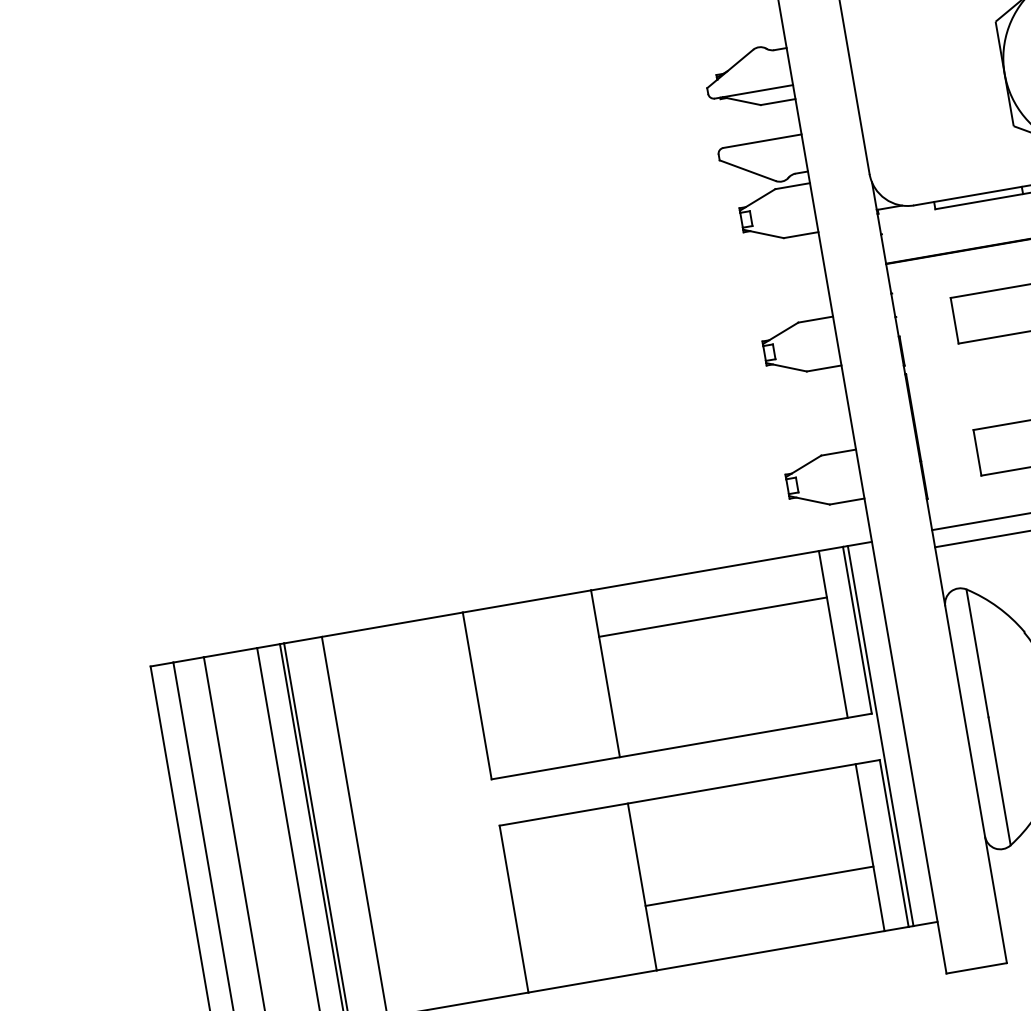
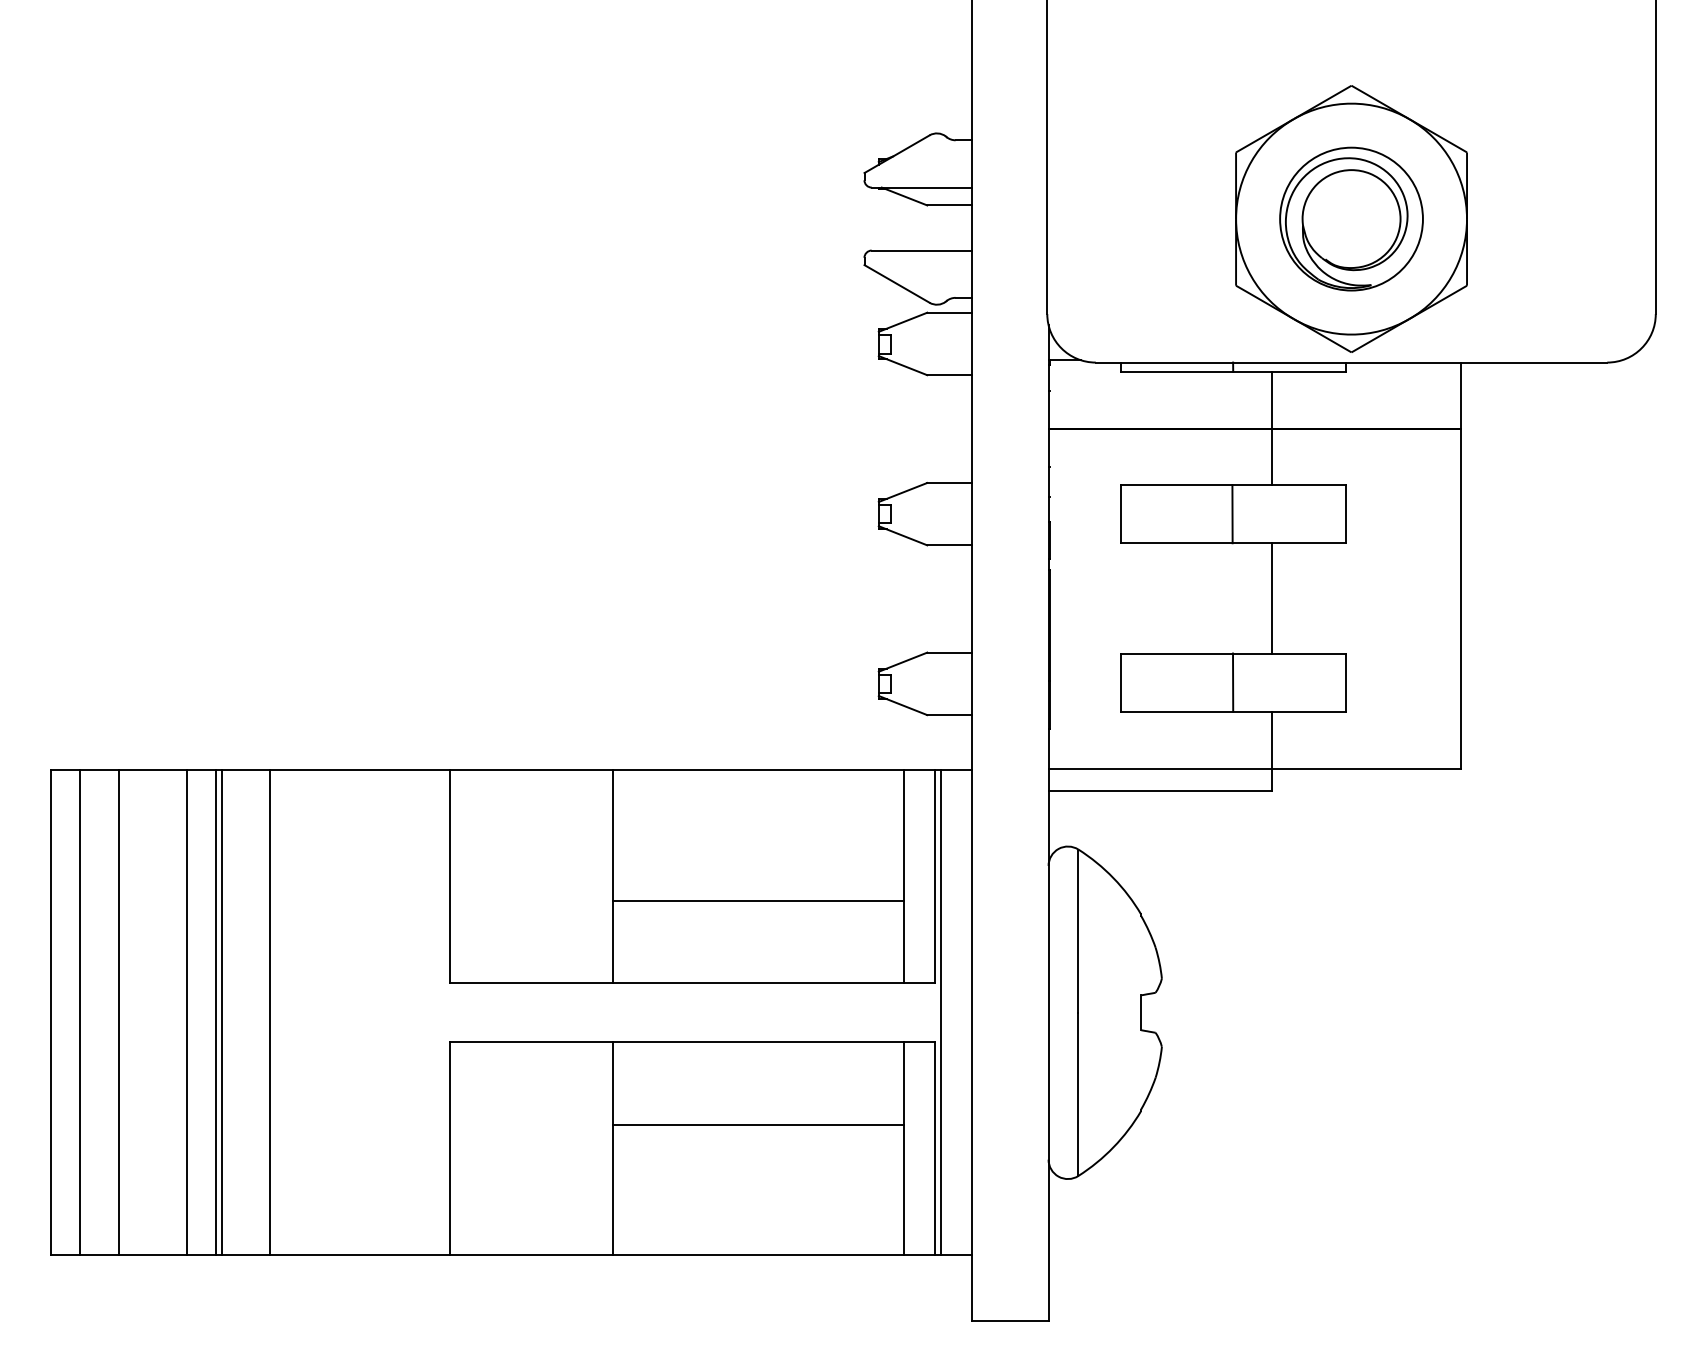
line: (712, 617) -> (758, 900), moved
line: (759, 885) -> (758, 1124), moved

